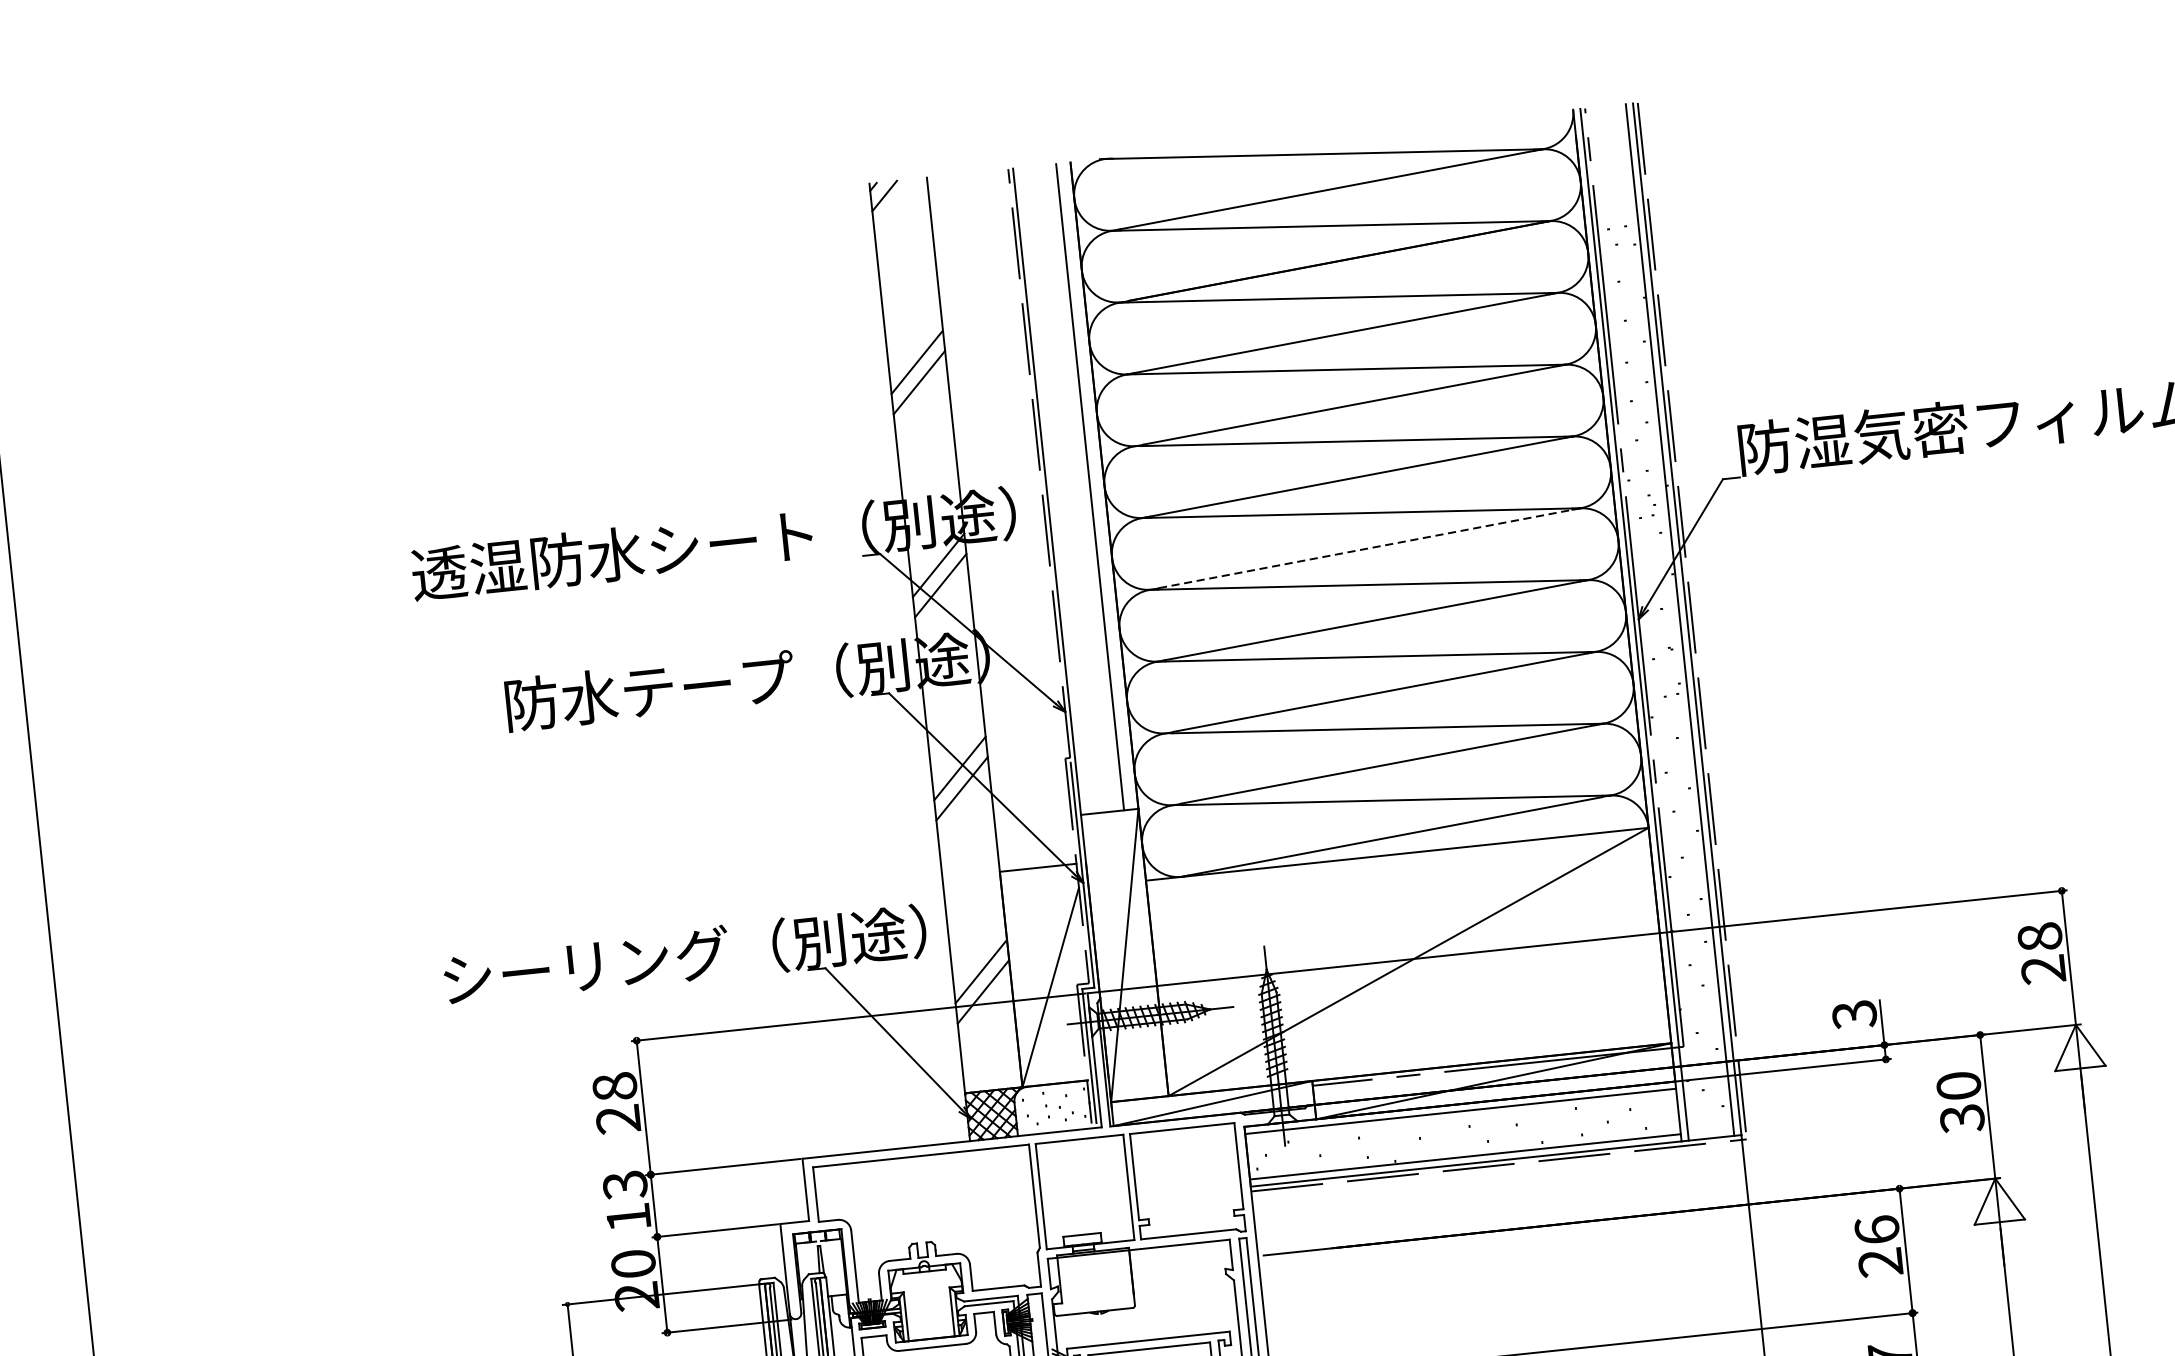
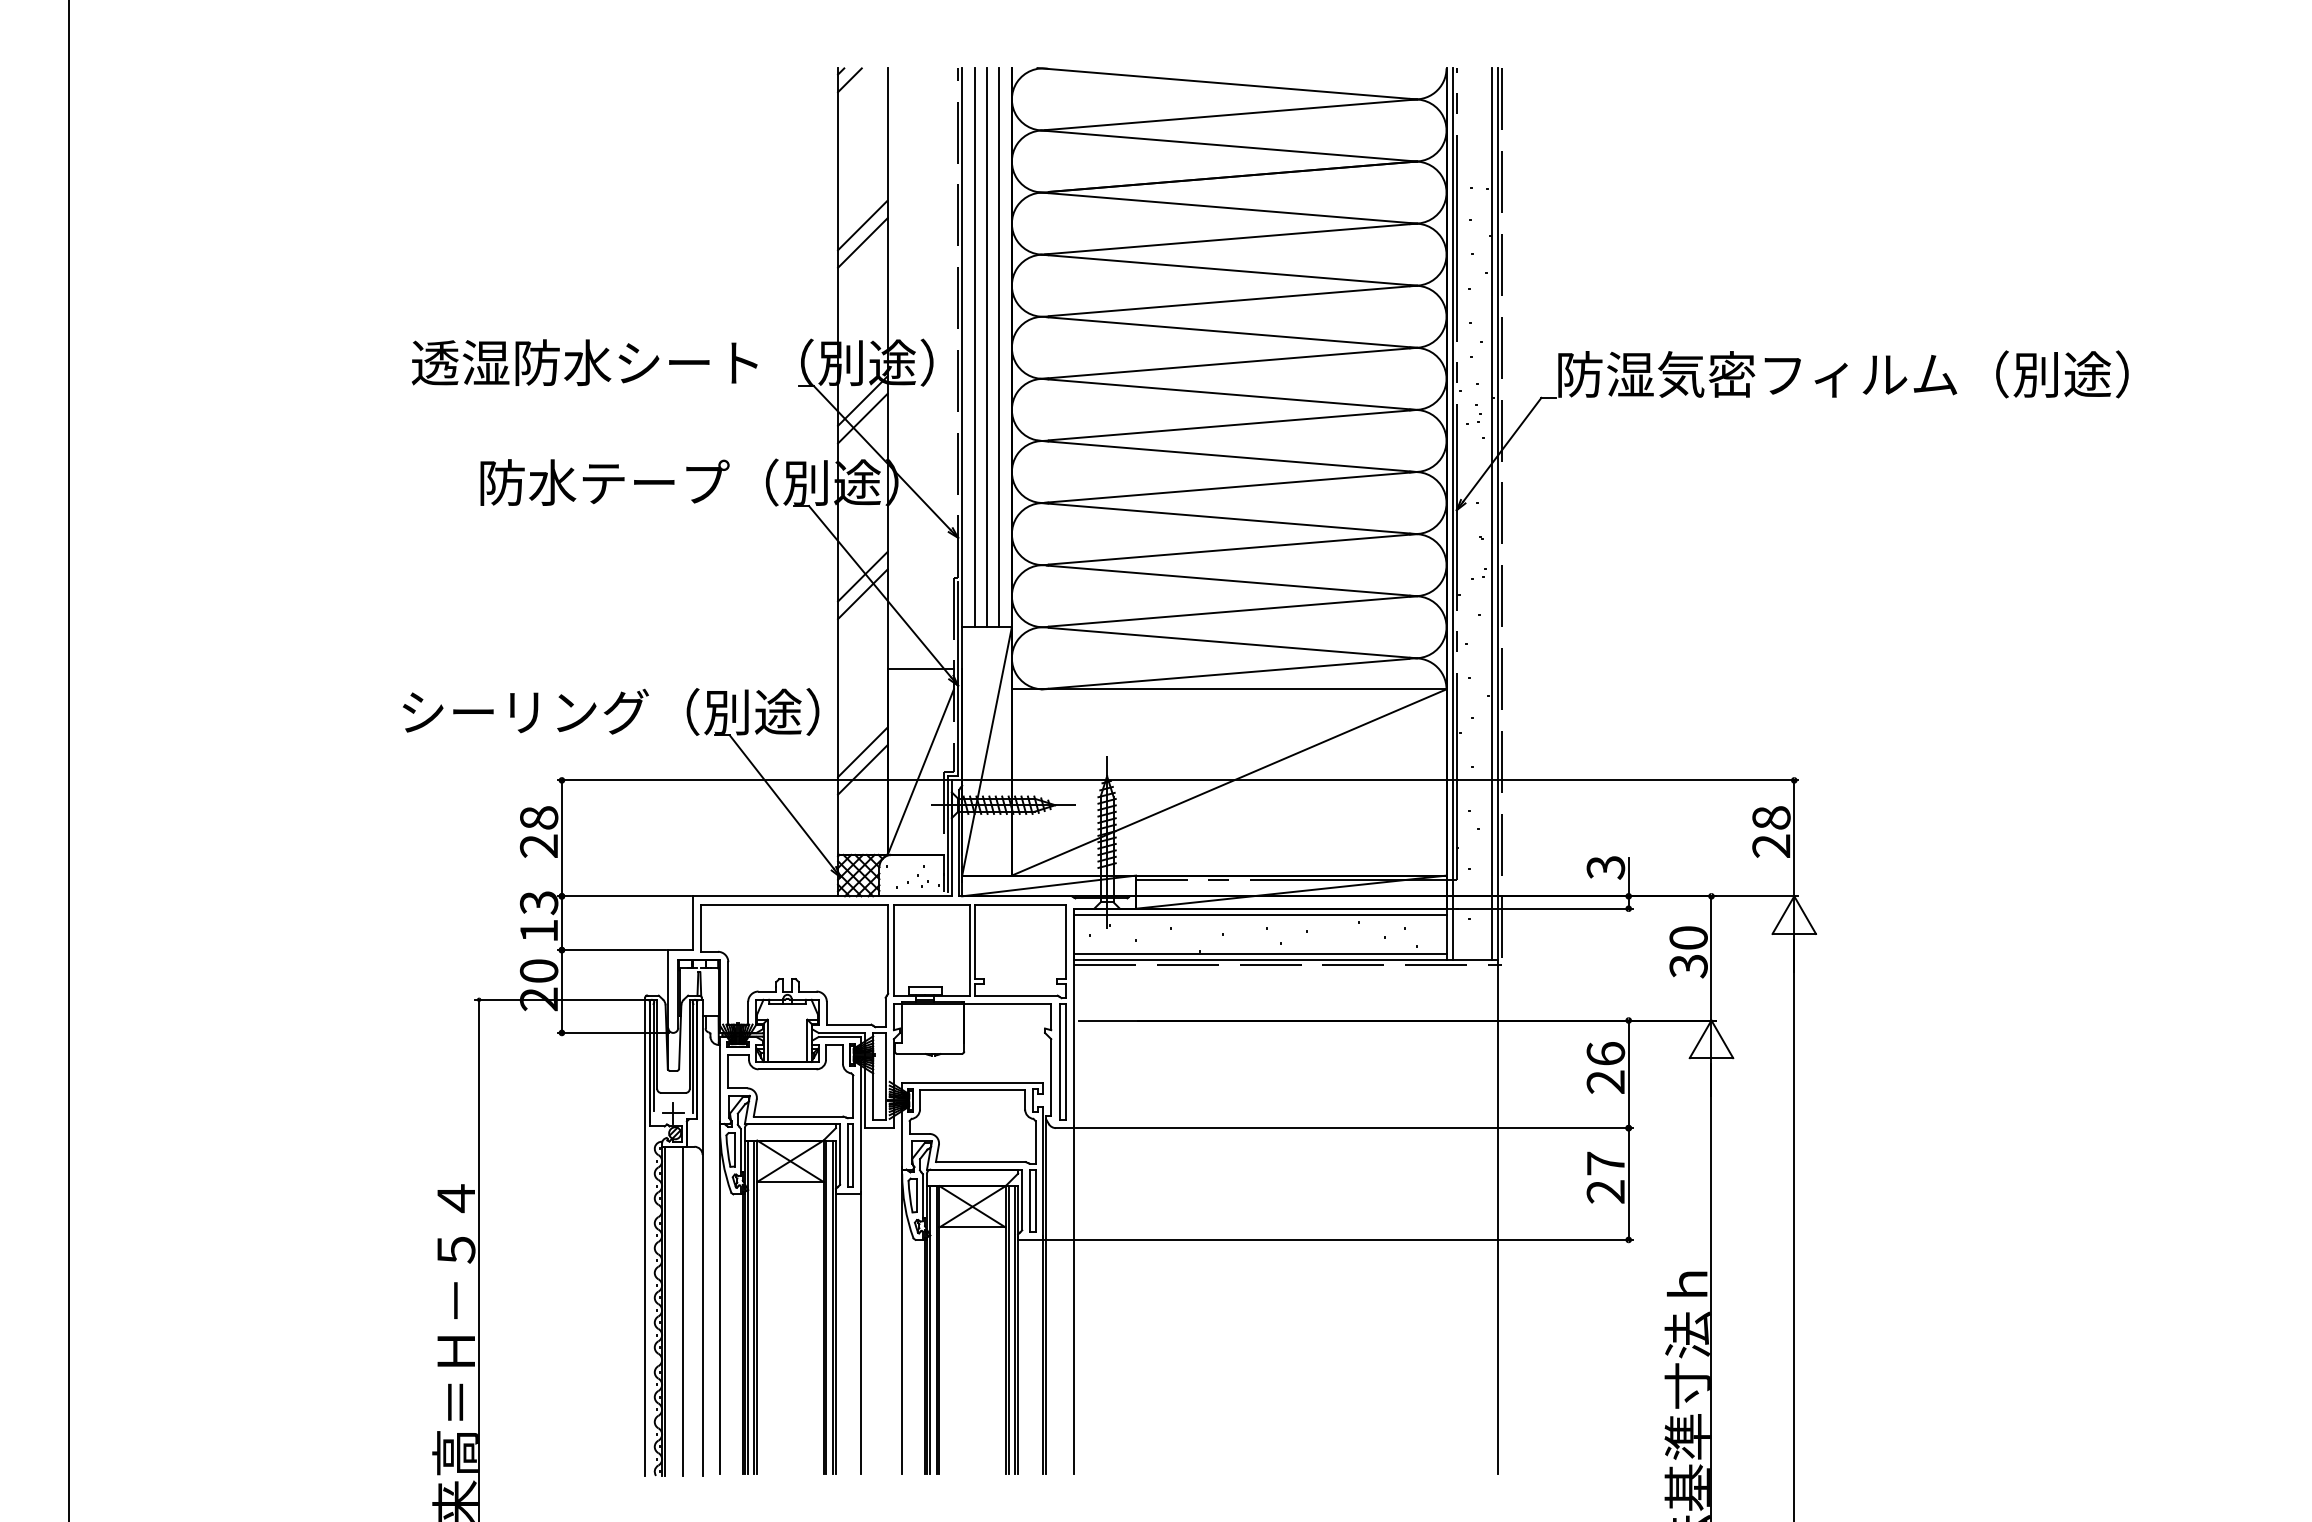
line: (1076, 488) -> (987, 347), added
line: (1061, 489) -> (974, 347), added
line: (1370, 548) -> (1233, 425), dashed -> solid

